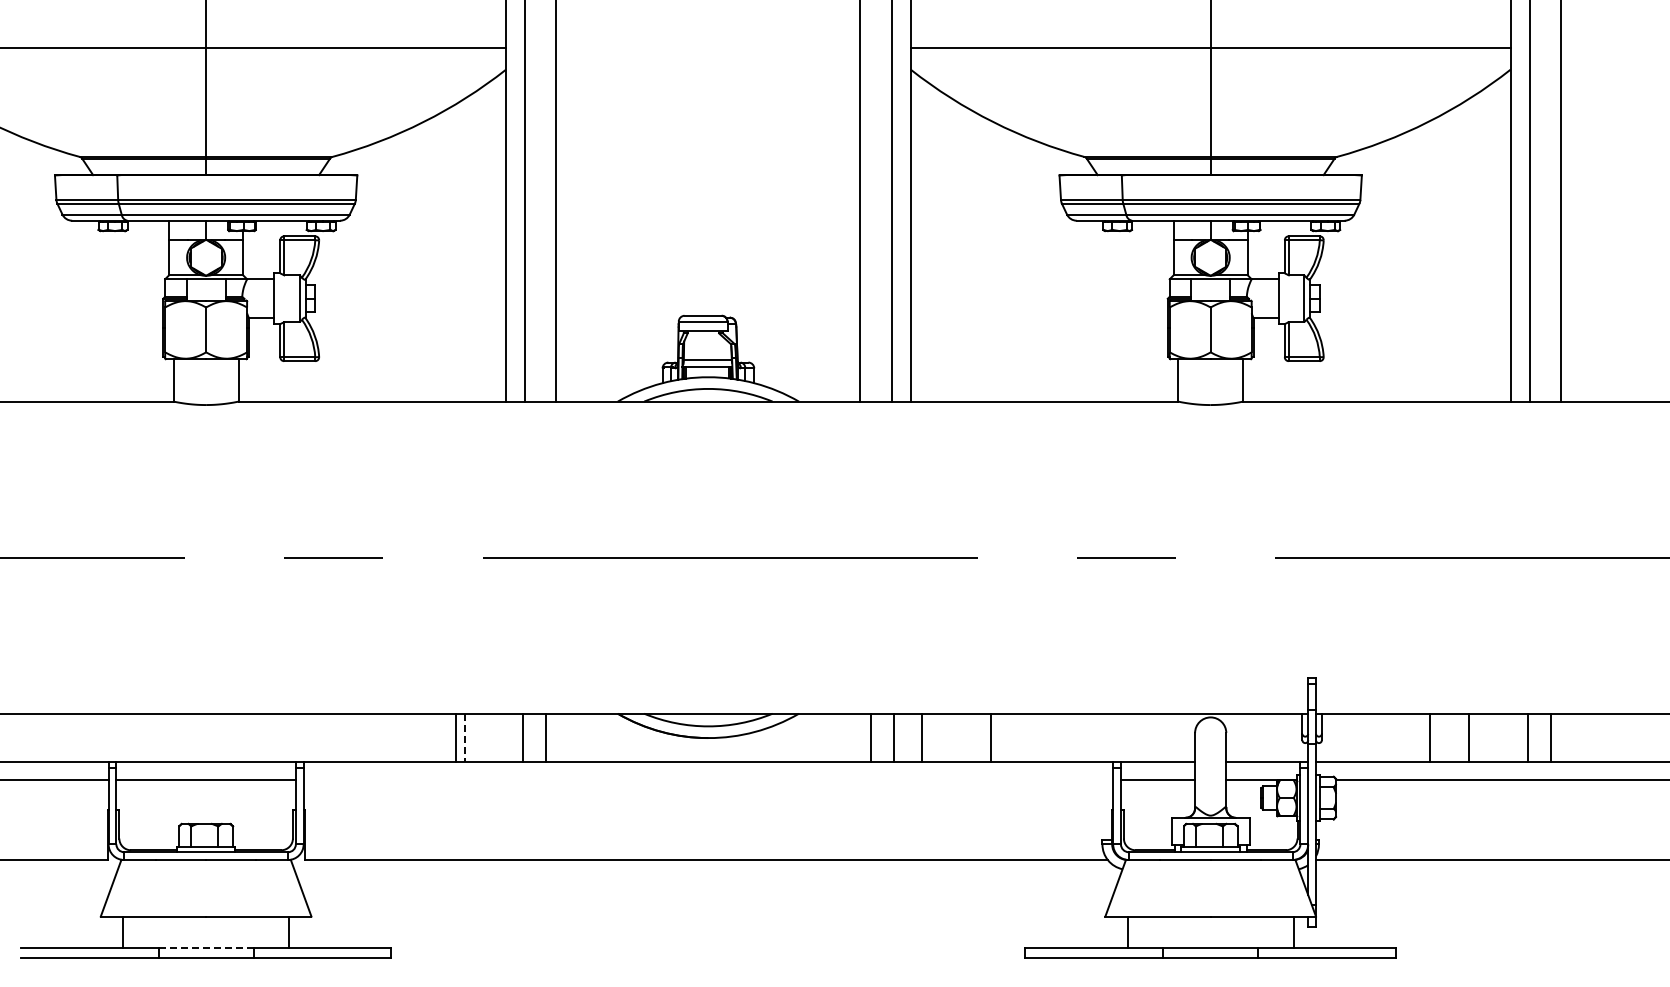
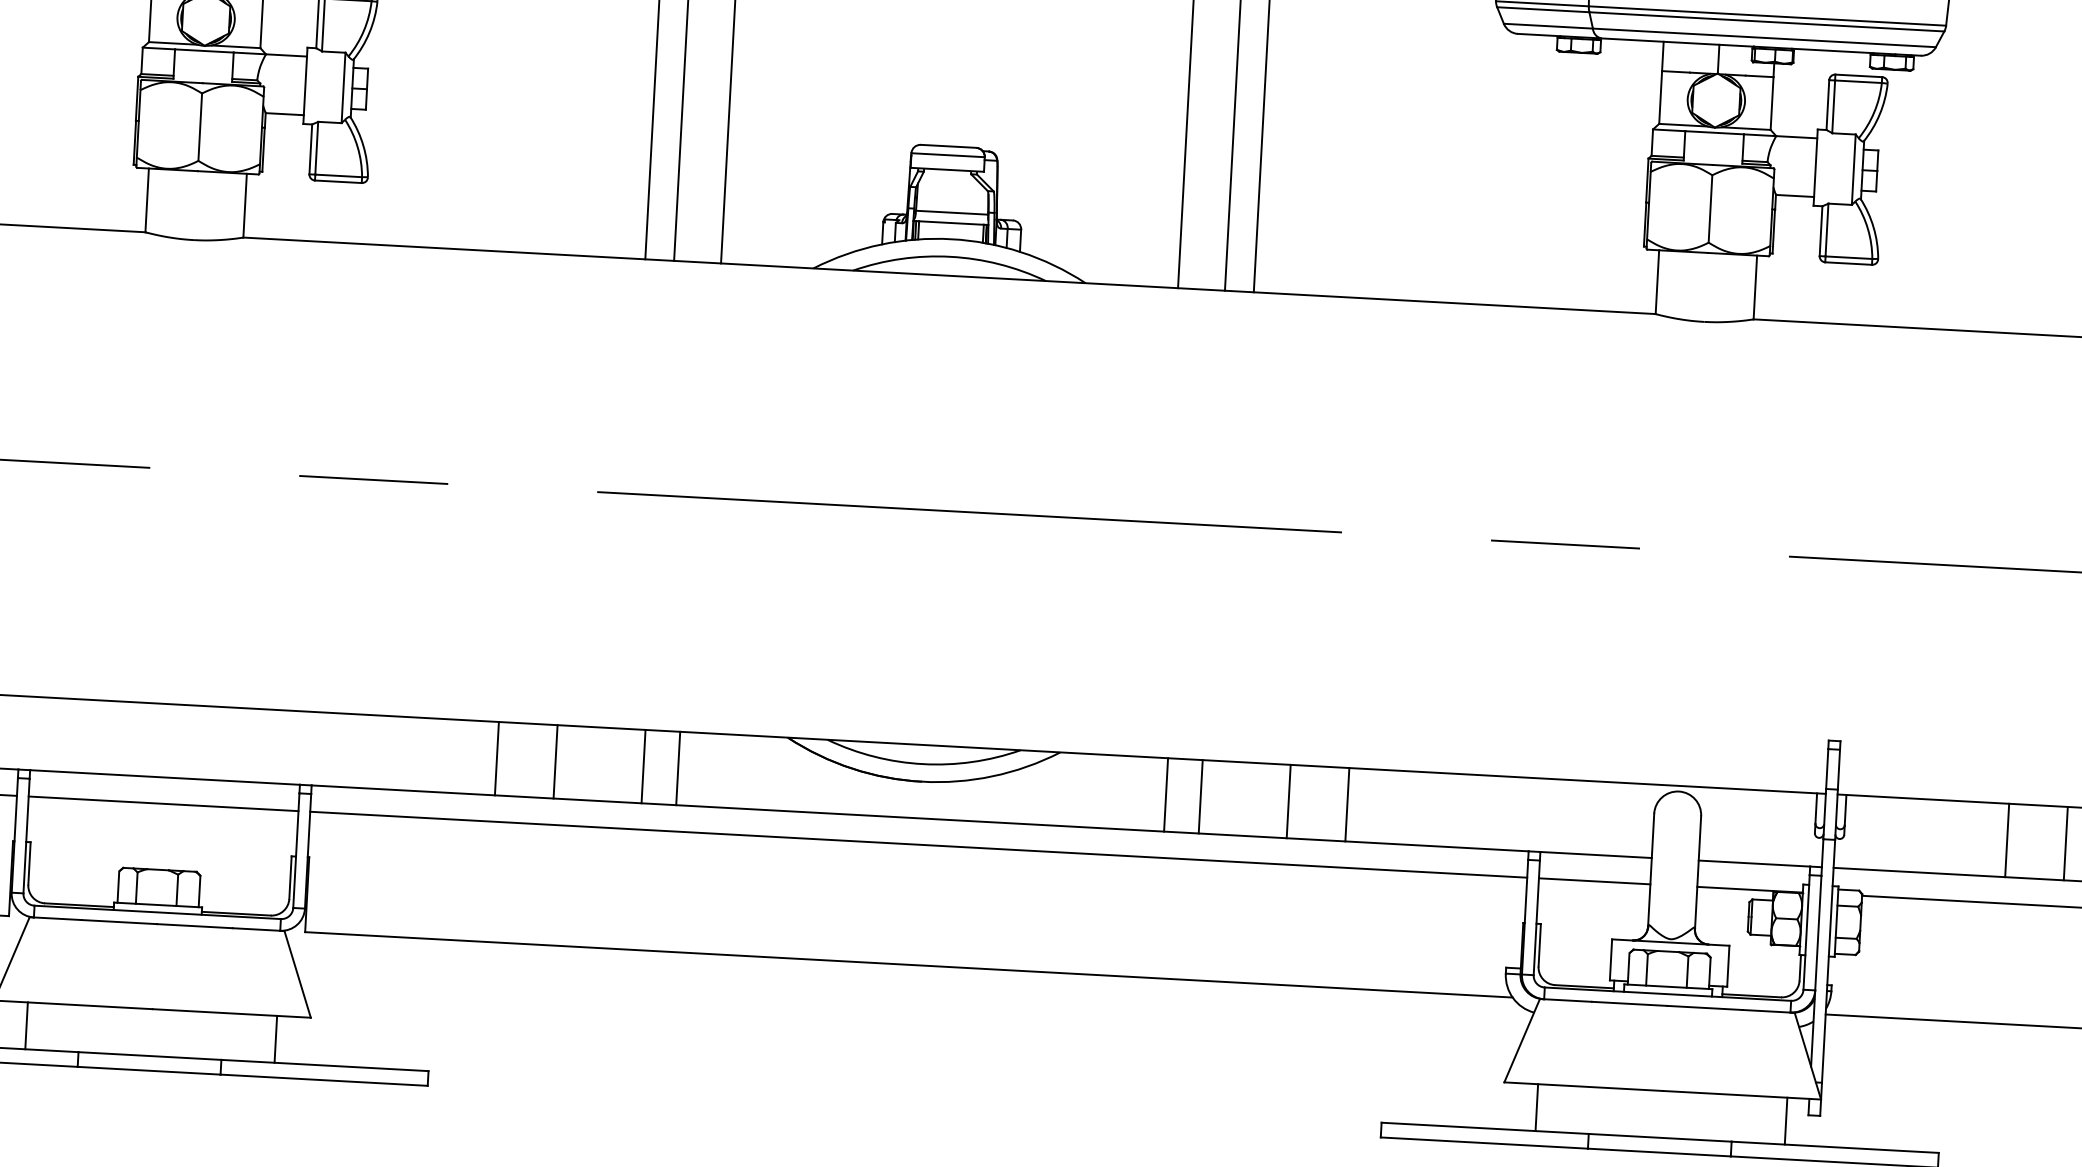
line: (455, 737) -> (496, 757), moved
line: (922, 737) -> (1289, 800), moved
line: (464, 738) -> (555, 762), dashed -> solid
line: (708, 780) -> (918, 845), added
line: (206, 947) -> (150, 1055), dashed -> solid

